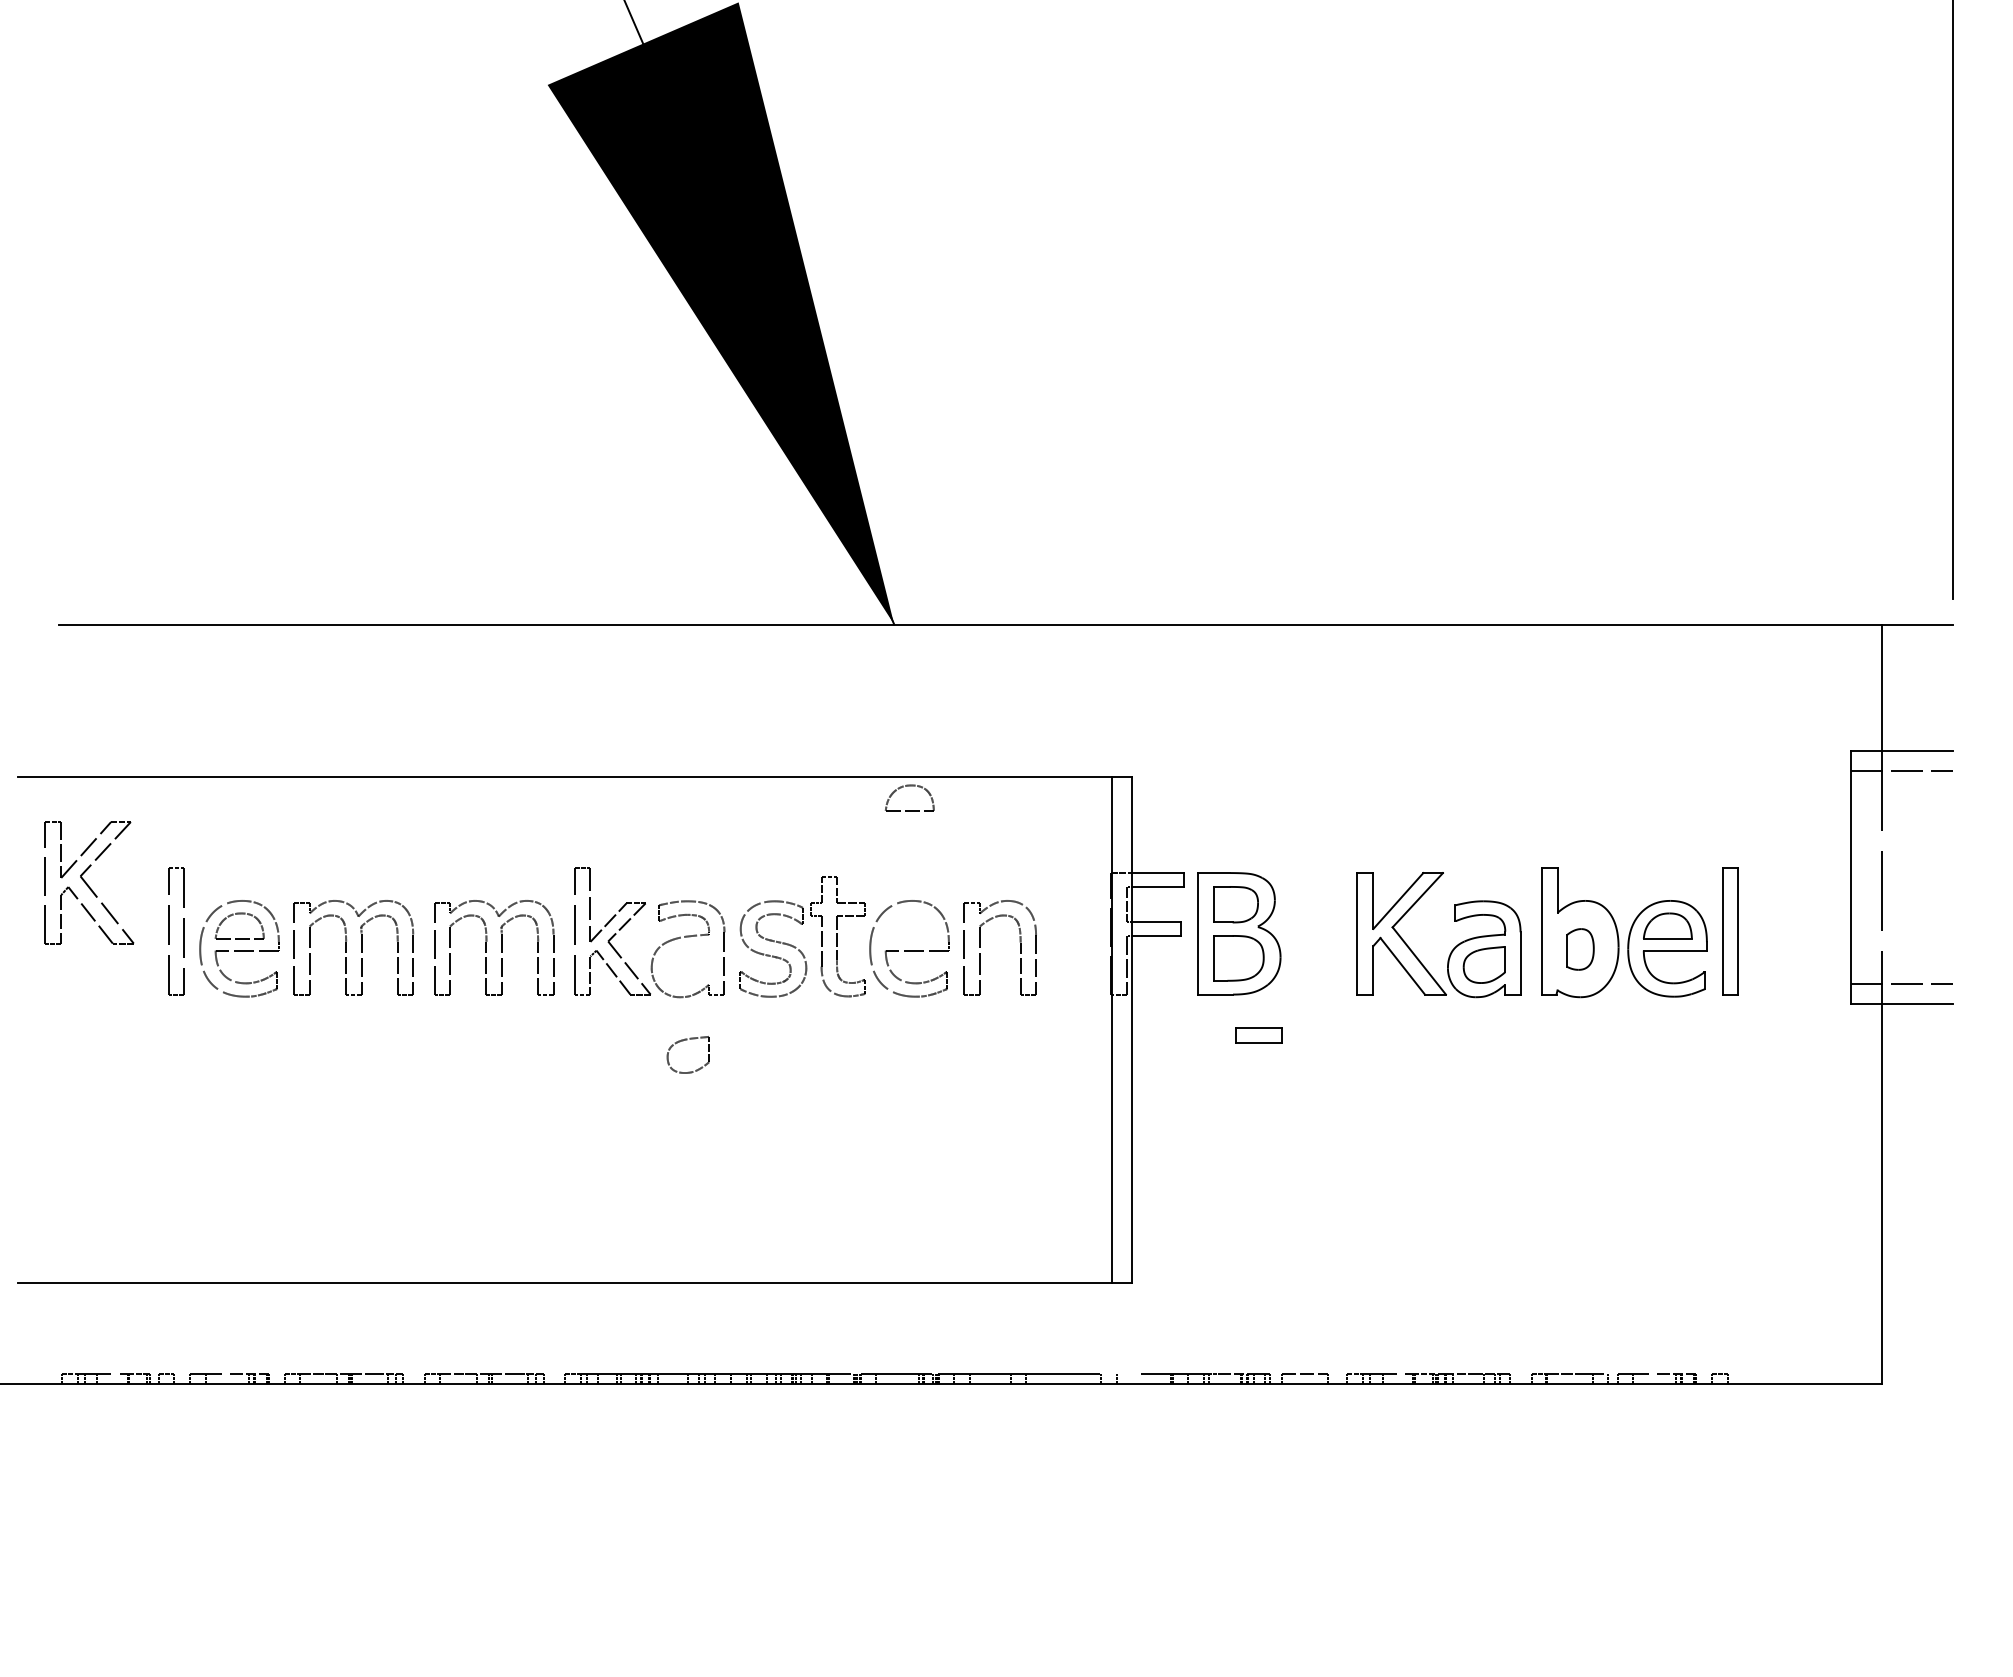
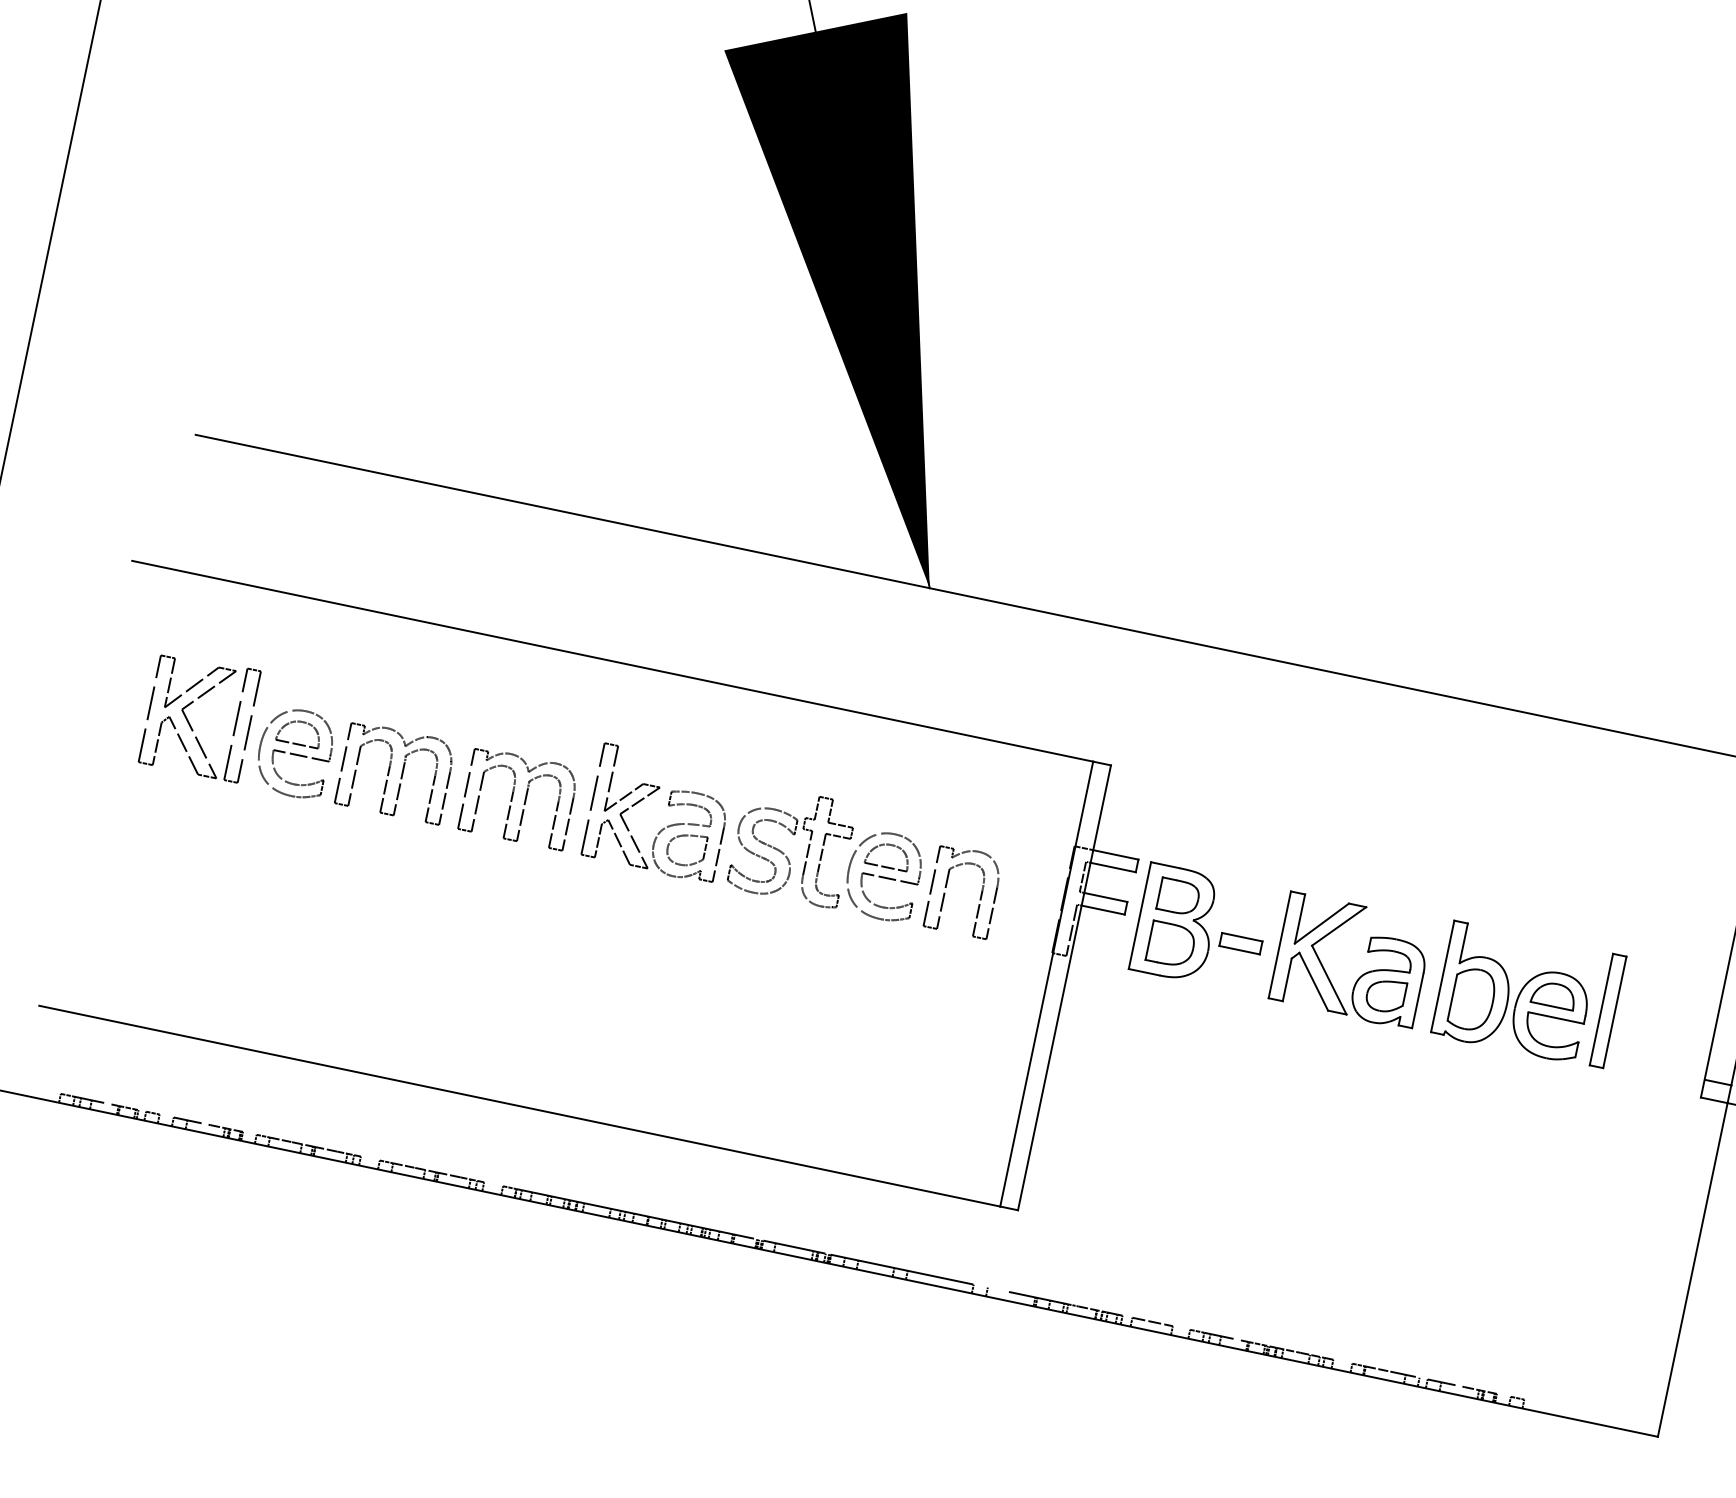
part: (909, 786) -> (889, 845), moved
part: (89, 882) -> (188, 716), moved
part: (1580, 949) -> (1473, 999), size x1.67
part: (1258, 1035) -> (1240, 943), moved
part: (683, 1041) -> (684, 836), moved

